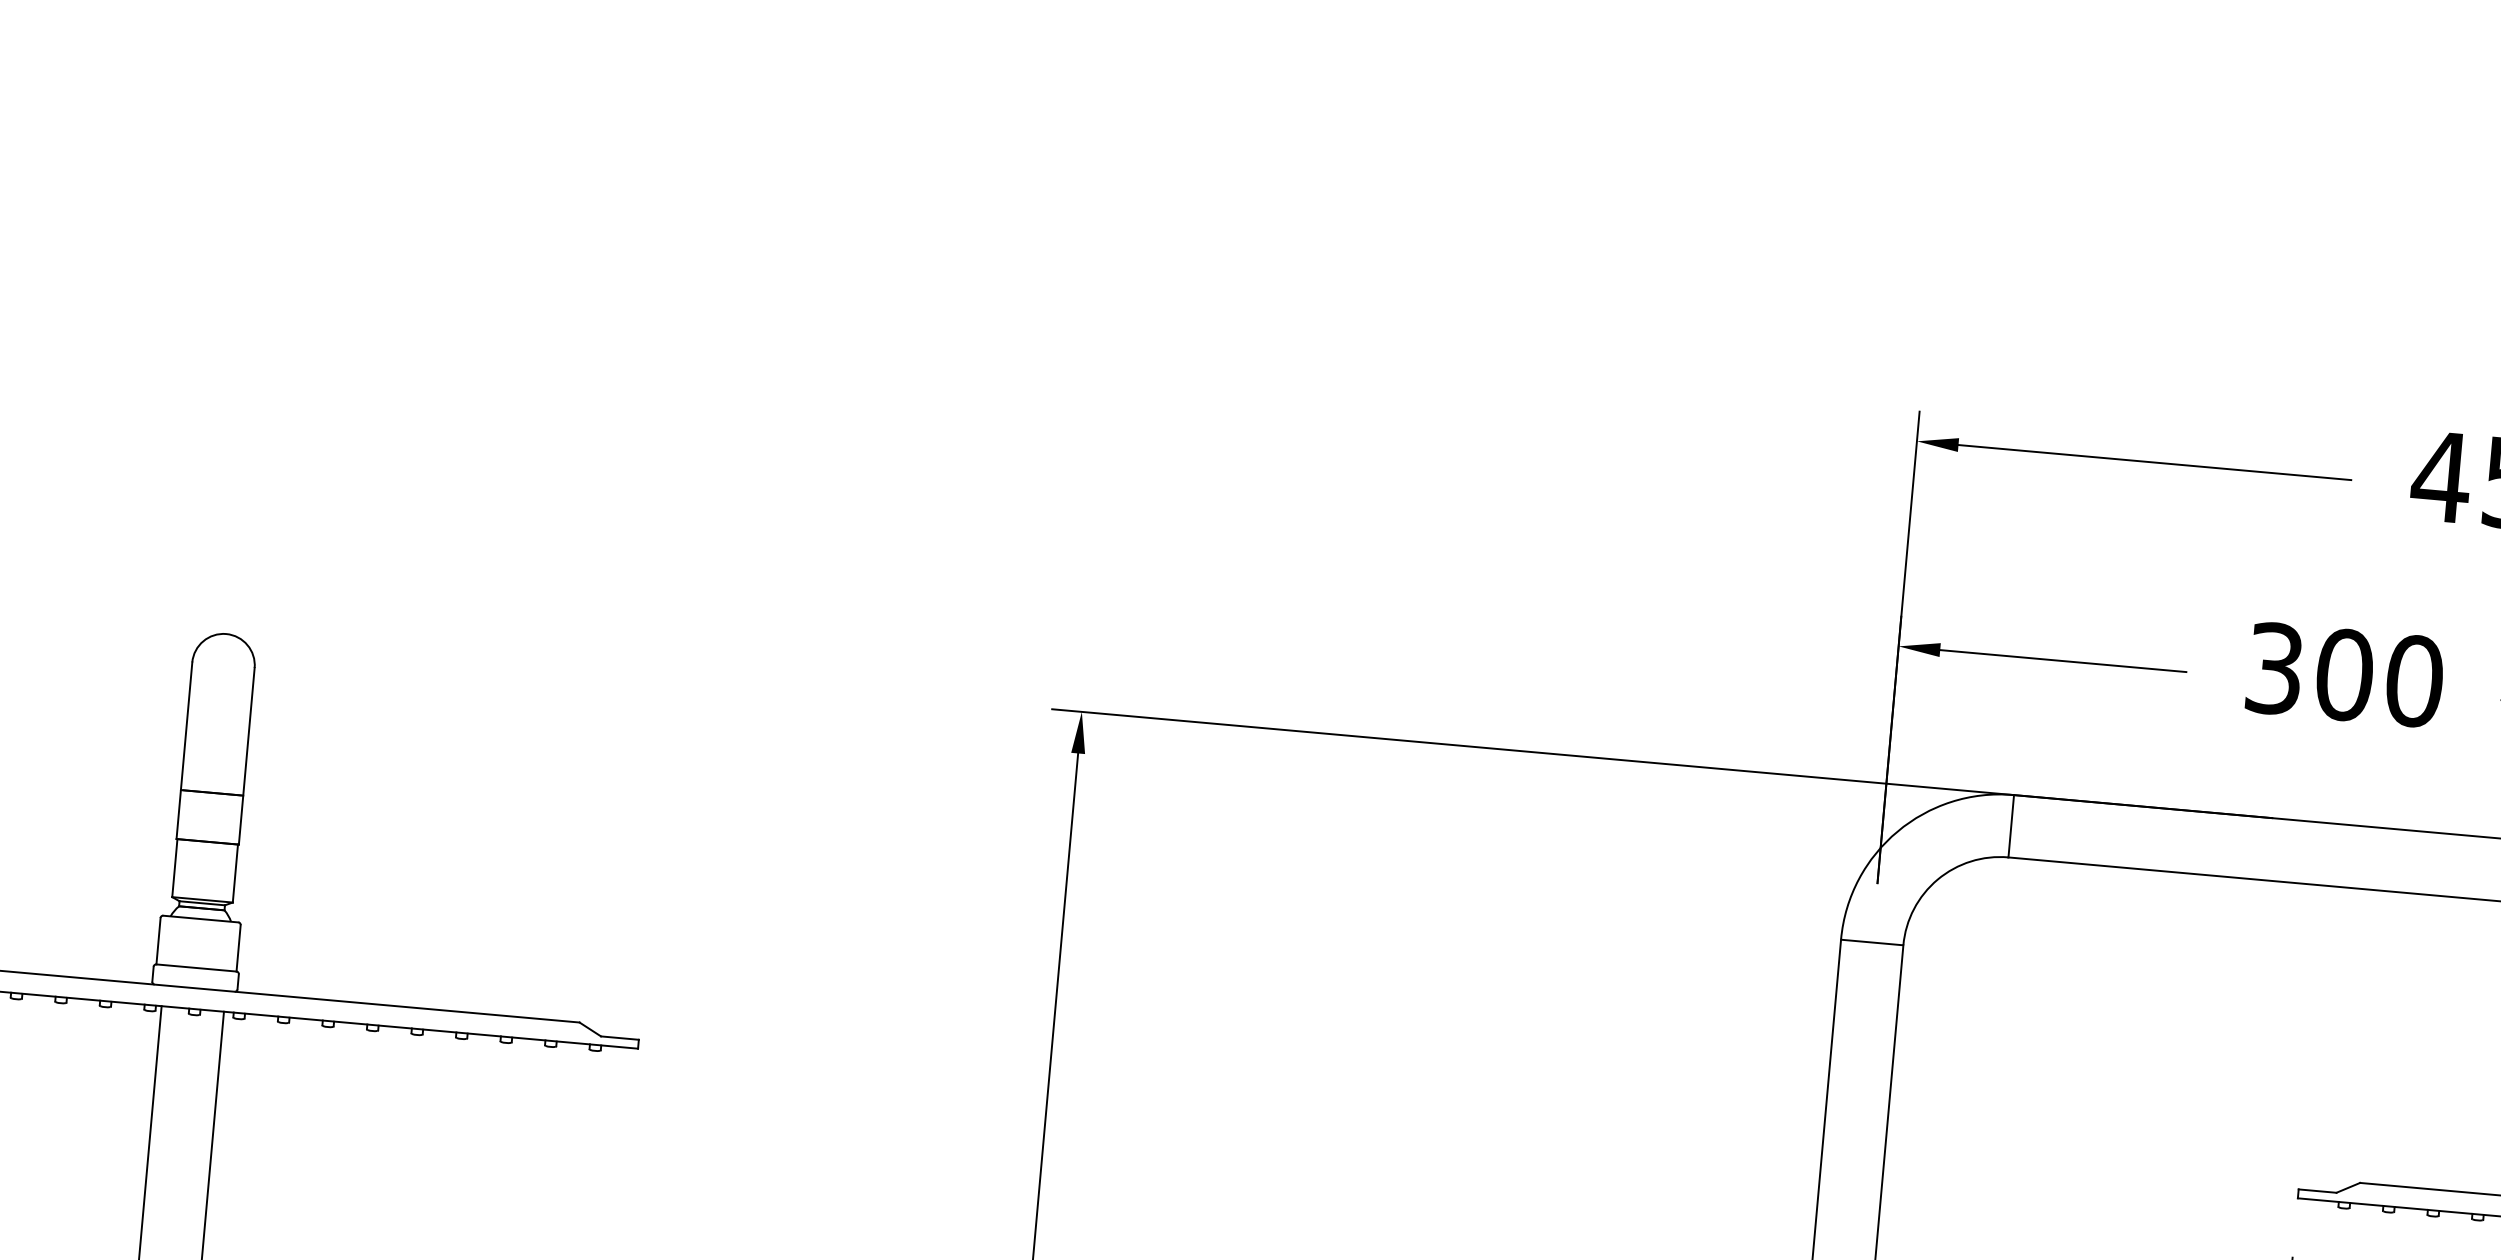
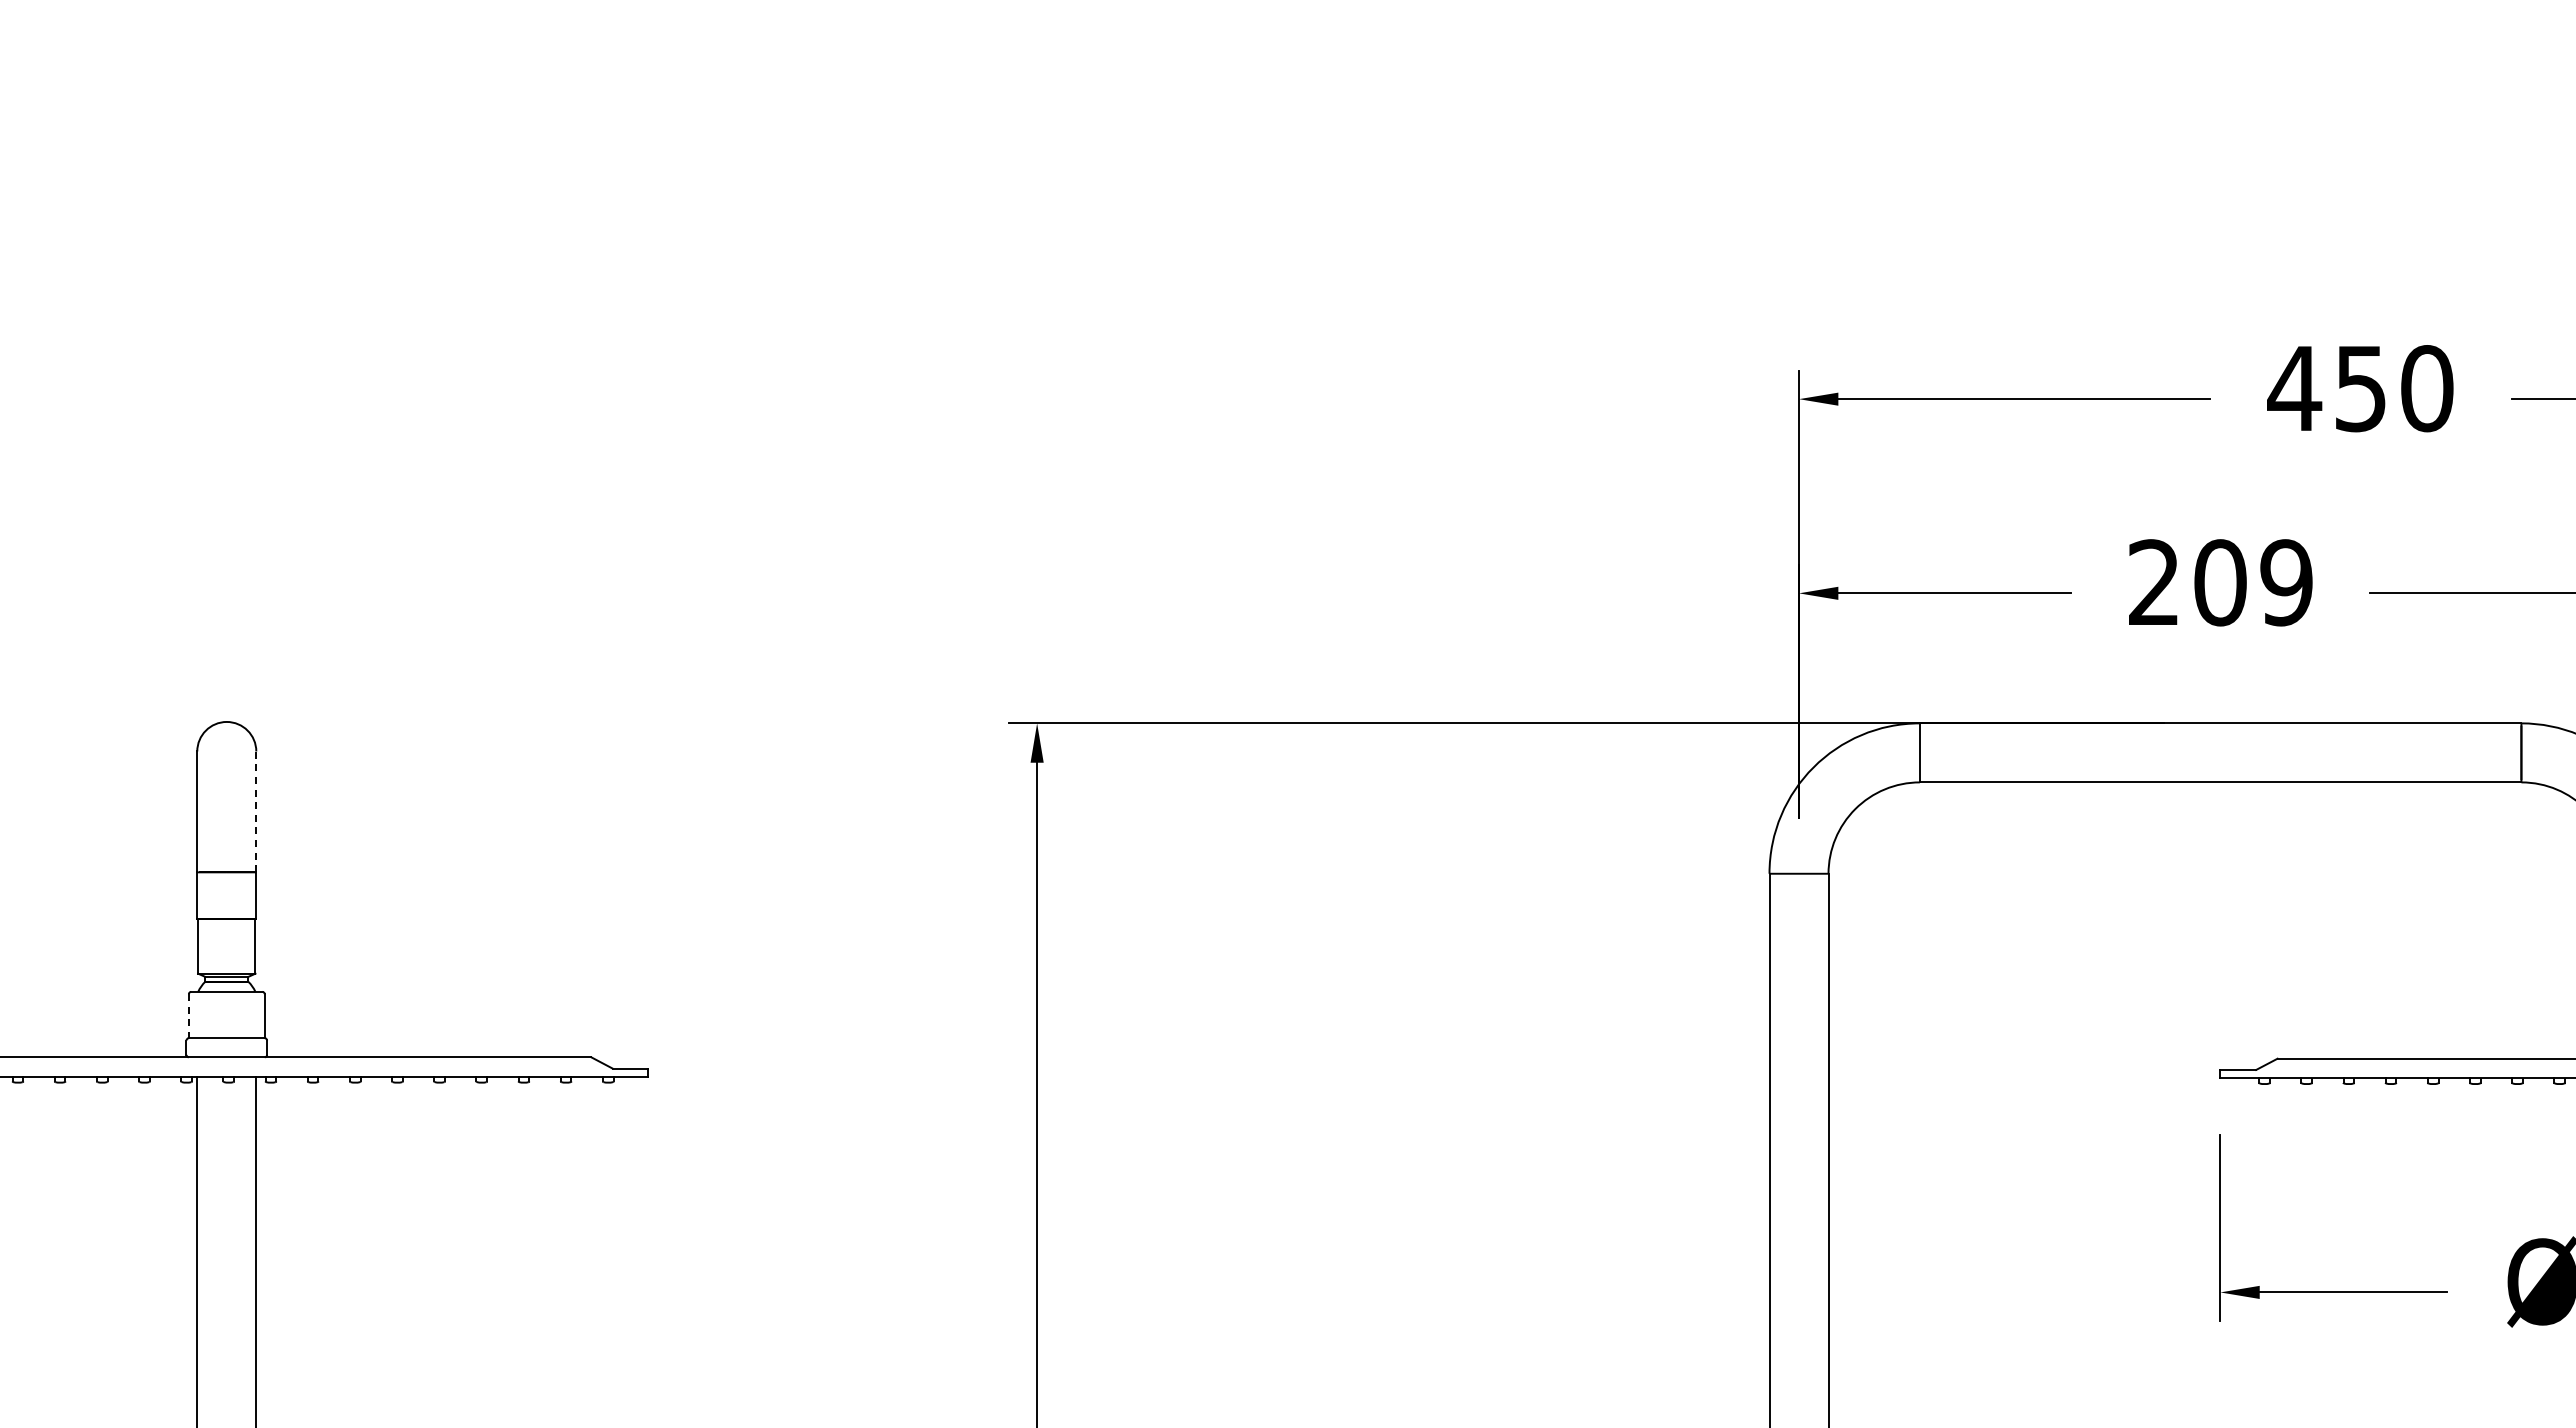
text: (2344, 674) -> (2220, 582), 300 -> 209
line: (249, 731) -> (256, 811), solid -> dashed
line: (158, 941) -> (188, 1016), solid -> dashed

